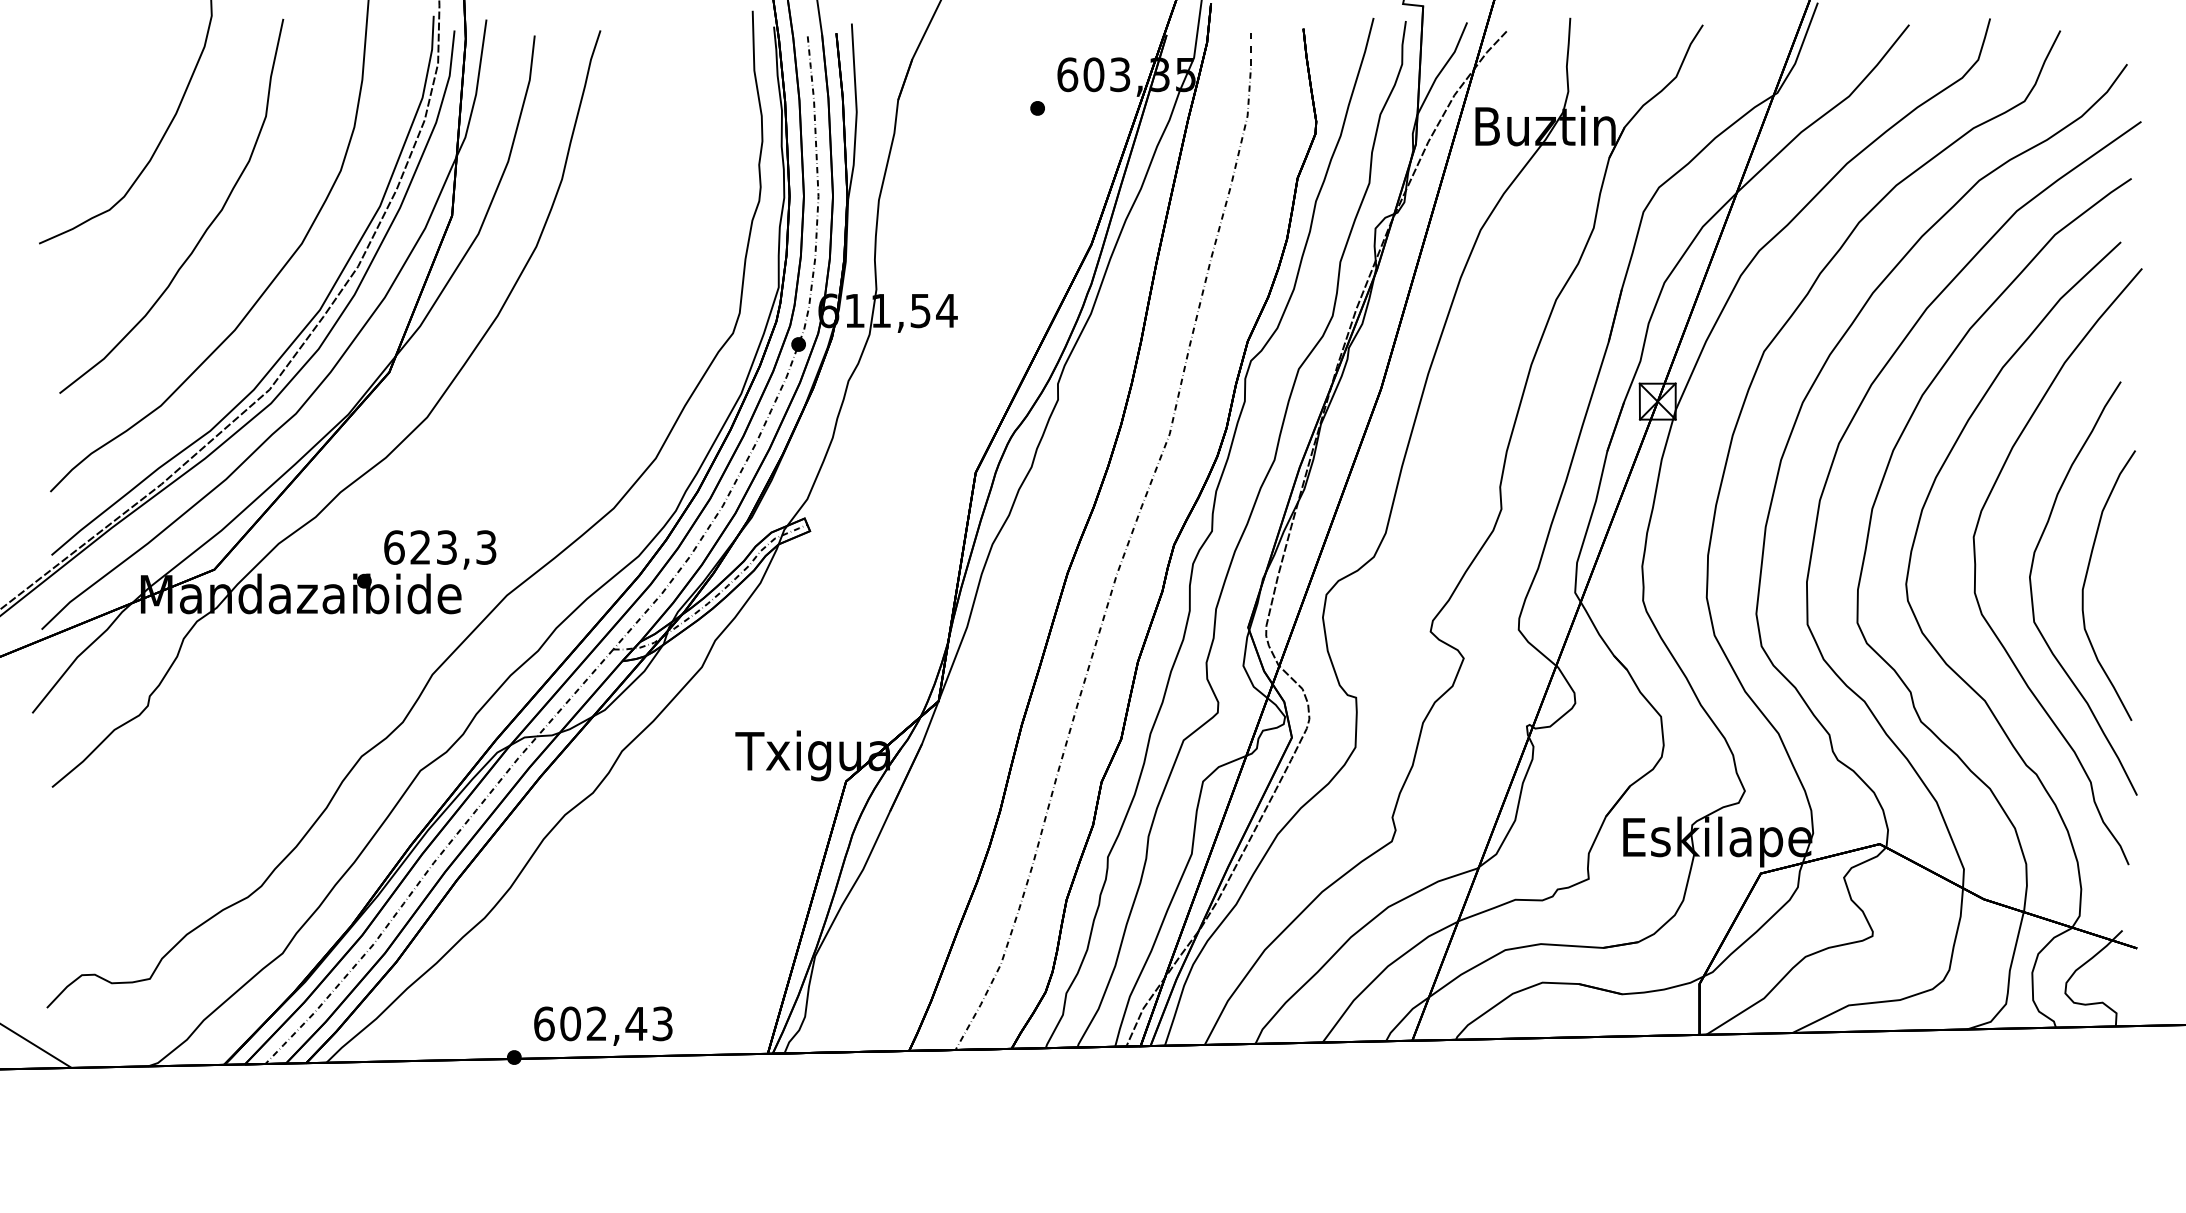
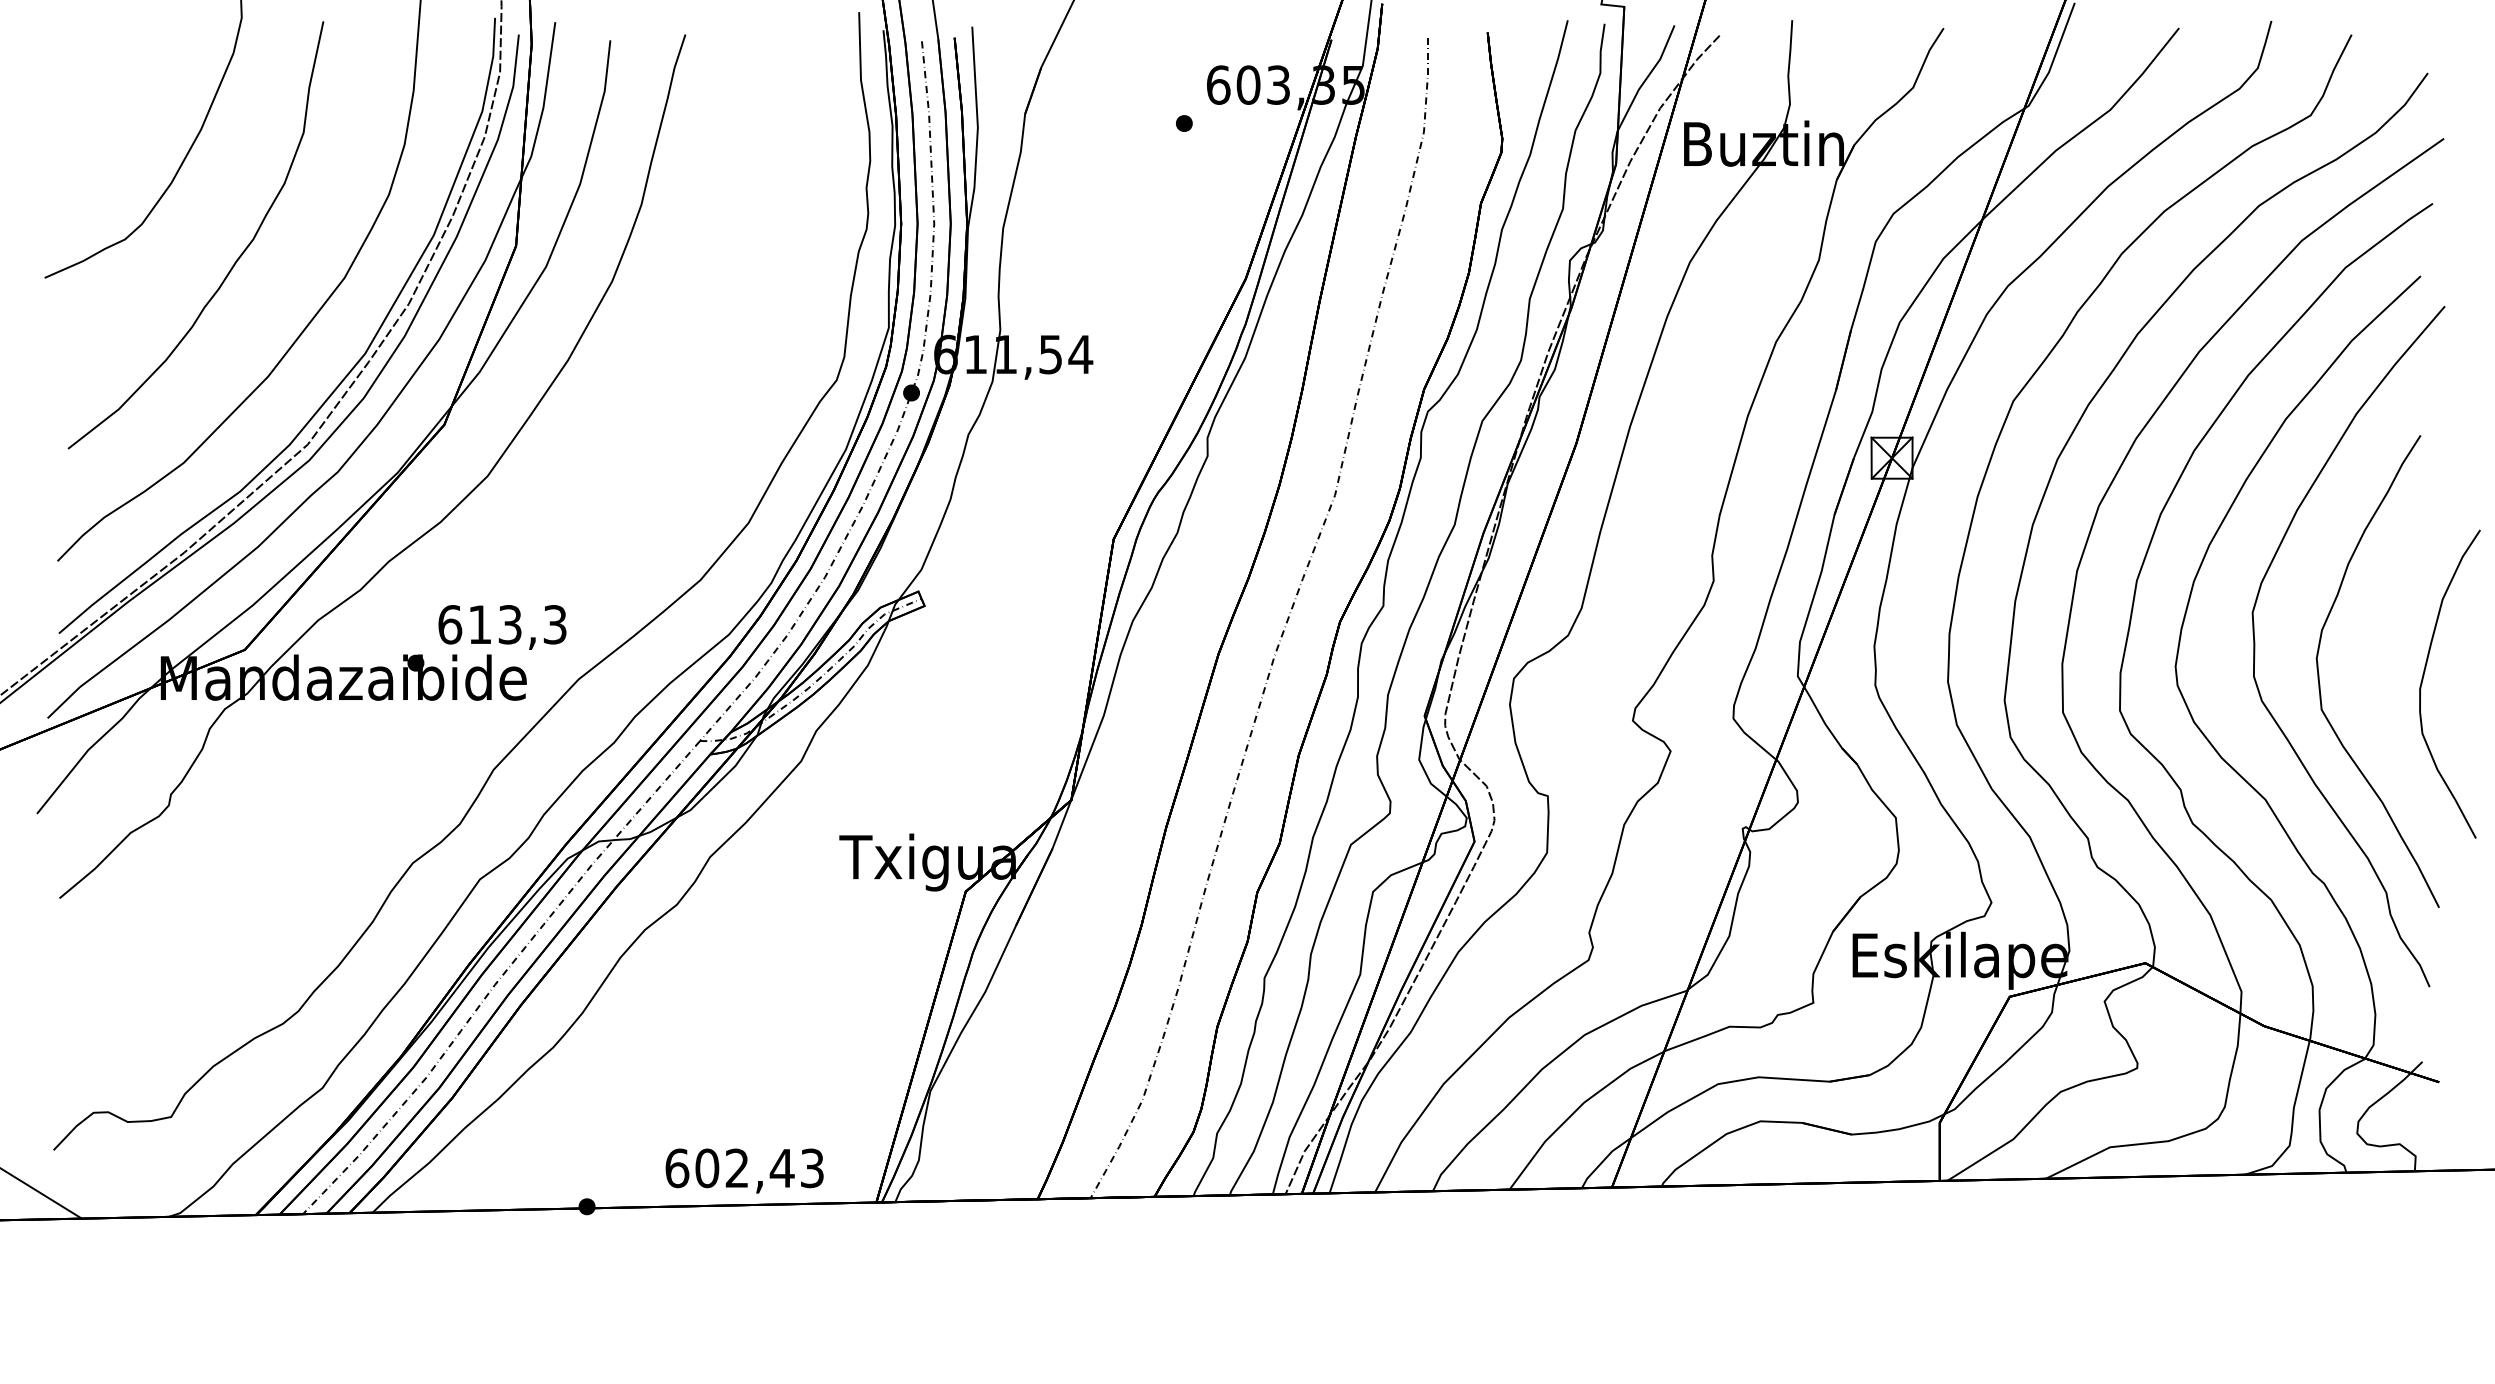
text: (420, 547) -> (479, 624), 623,3 -> 613,3
curve: (2085, 582) -> (2423, 680), moved
text: (603, 1025) -> (744, 1170), moved

